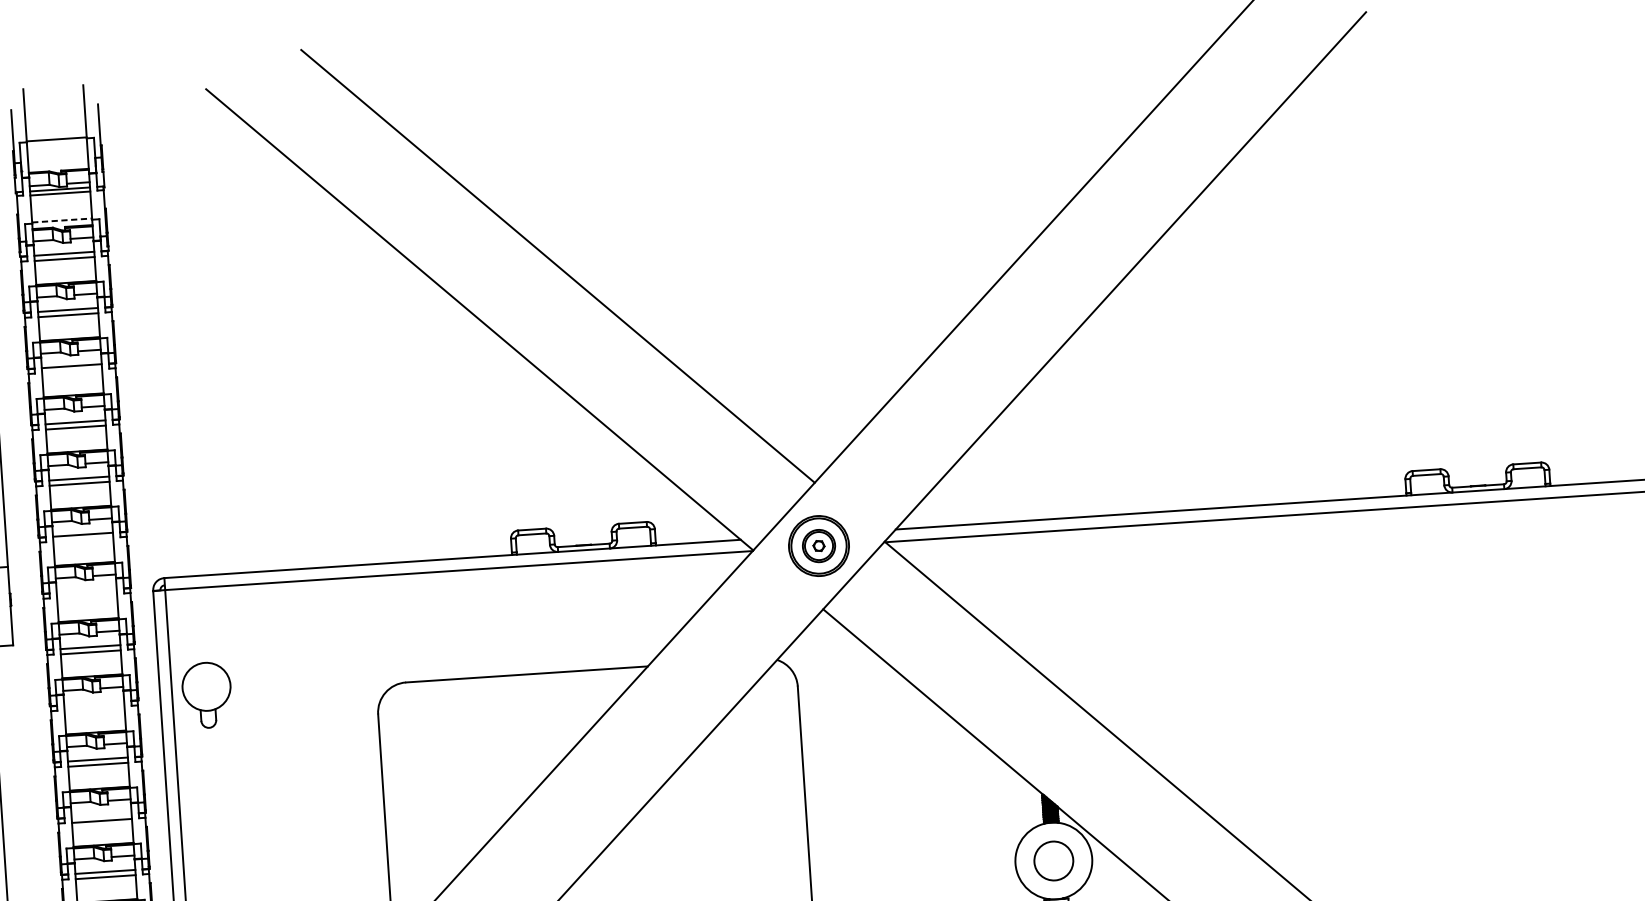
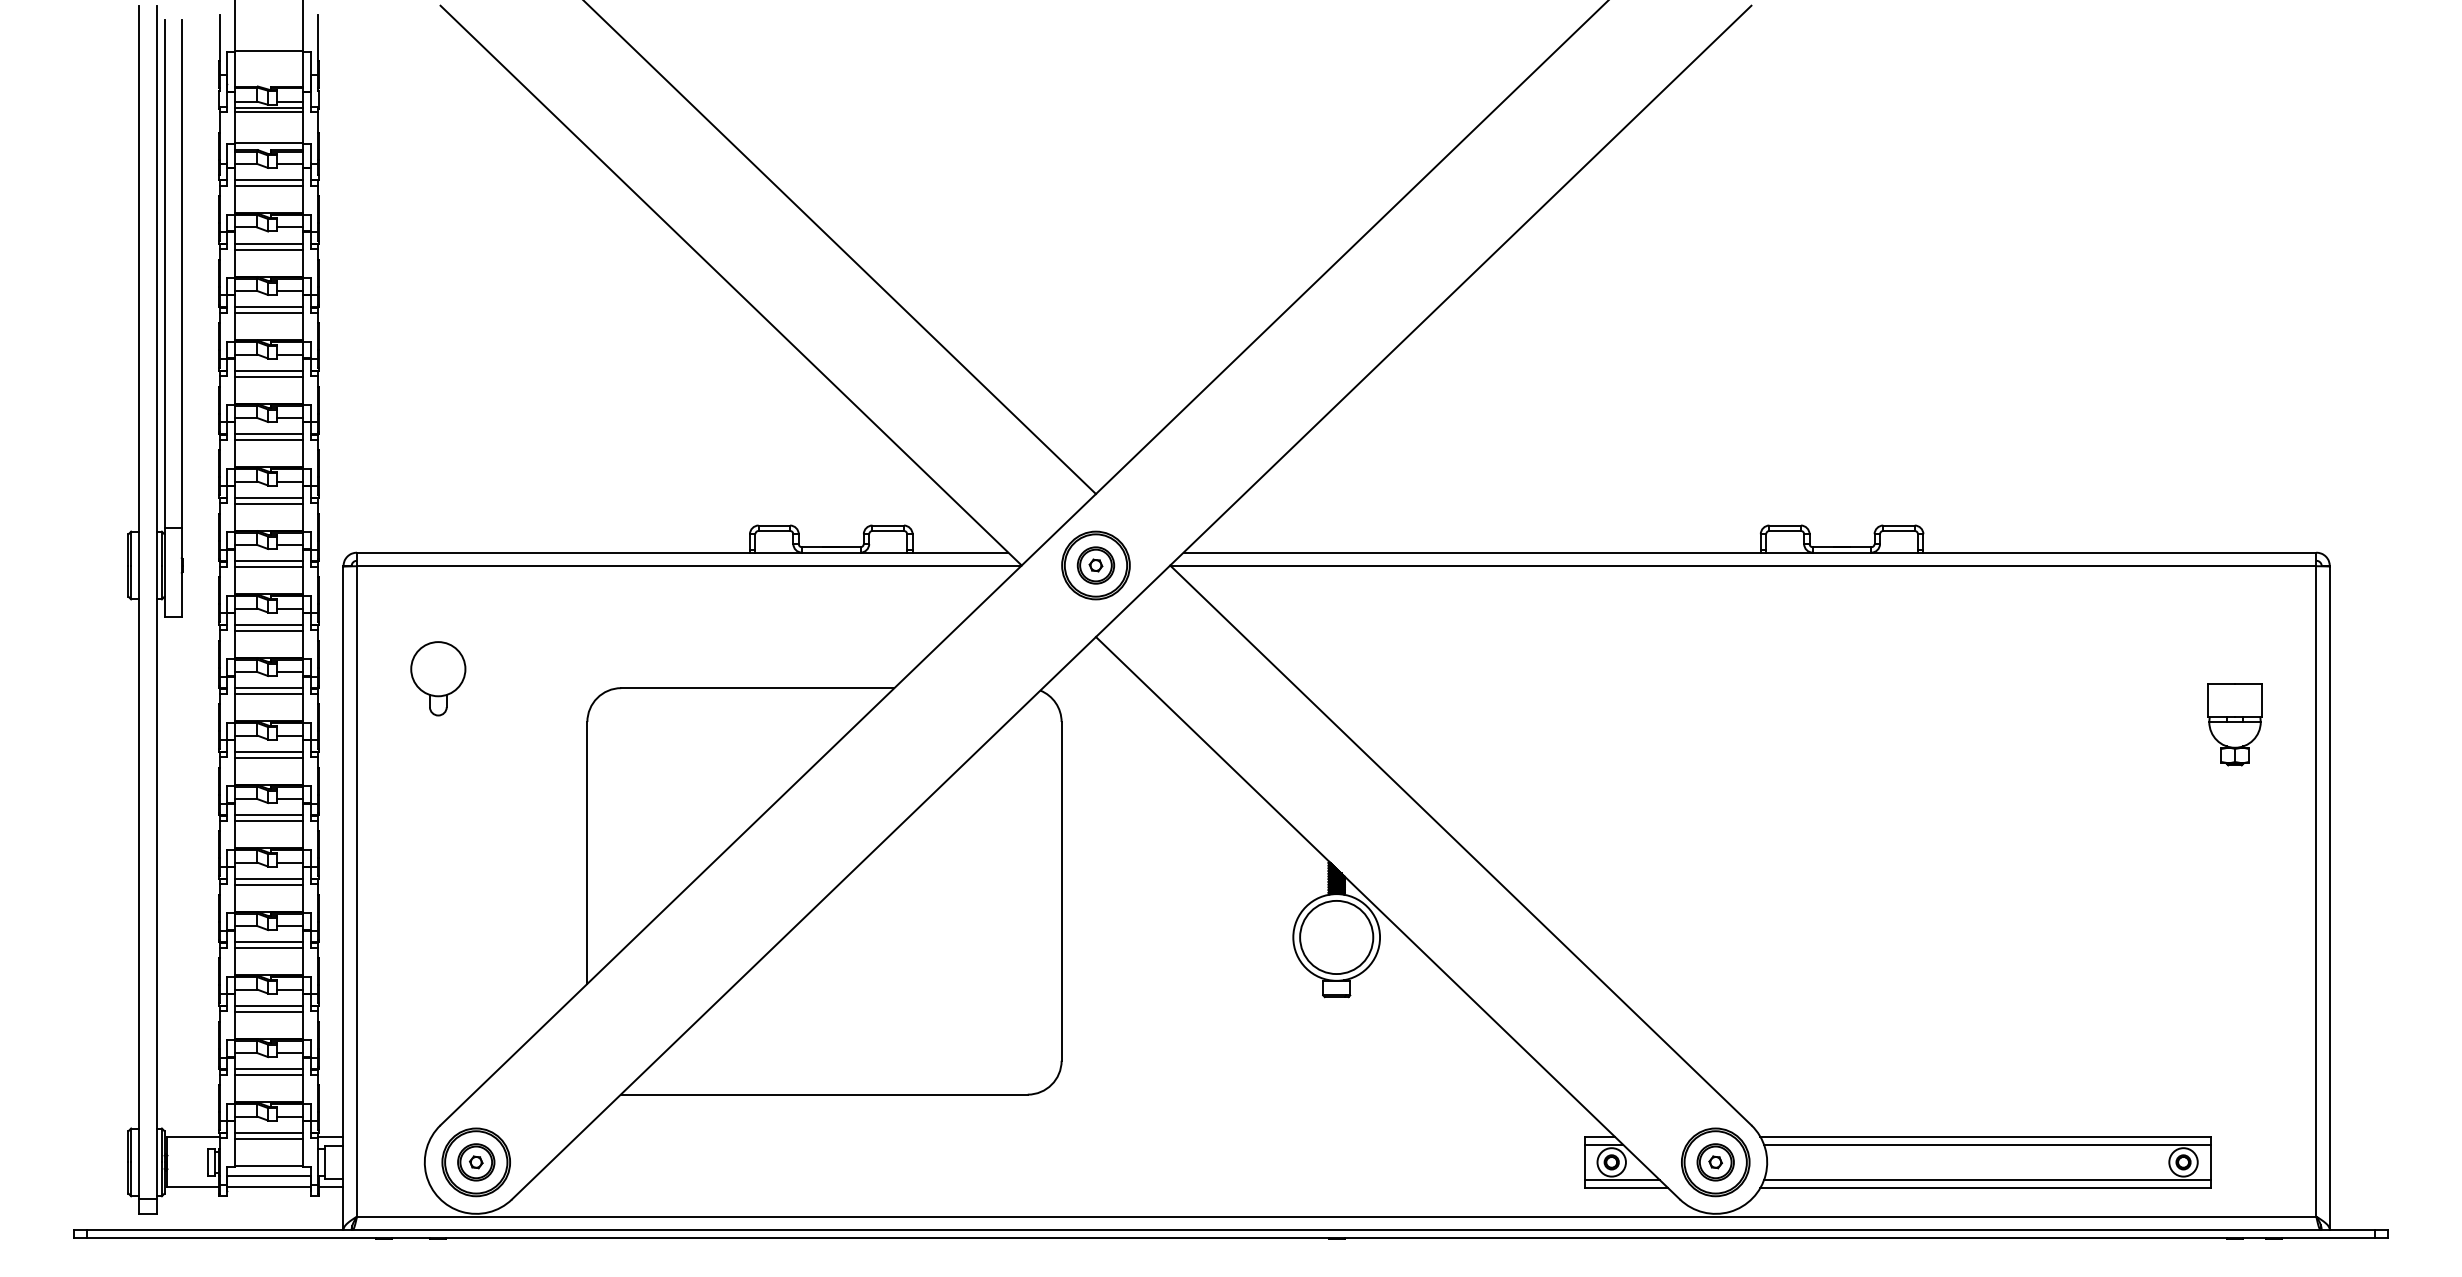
line: (61, 220) -> (268, 142), dashed -> solid
line: (72, 371) -> (268, 313), added
line: (83, 539) -> (268, 503), added
line: (86, 591) -> (268, 561), added
line: (86, 596) -> (268, 567), added
part: (207, 695) -> (438, 678), moved
line: (94, 703) -> (268, 688), added
line: (94, 708) -> (268, 694), added
line: (101, 815) -> (268, 815), added
circle: (1053, 861) -> (1336, 937), size x1.67

